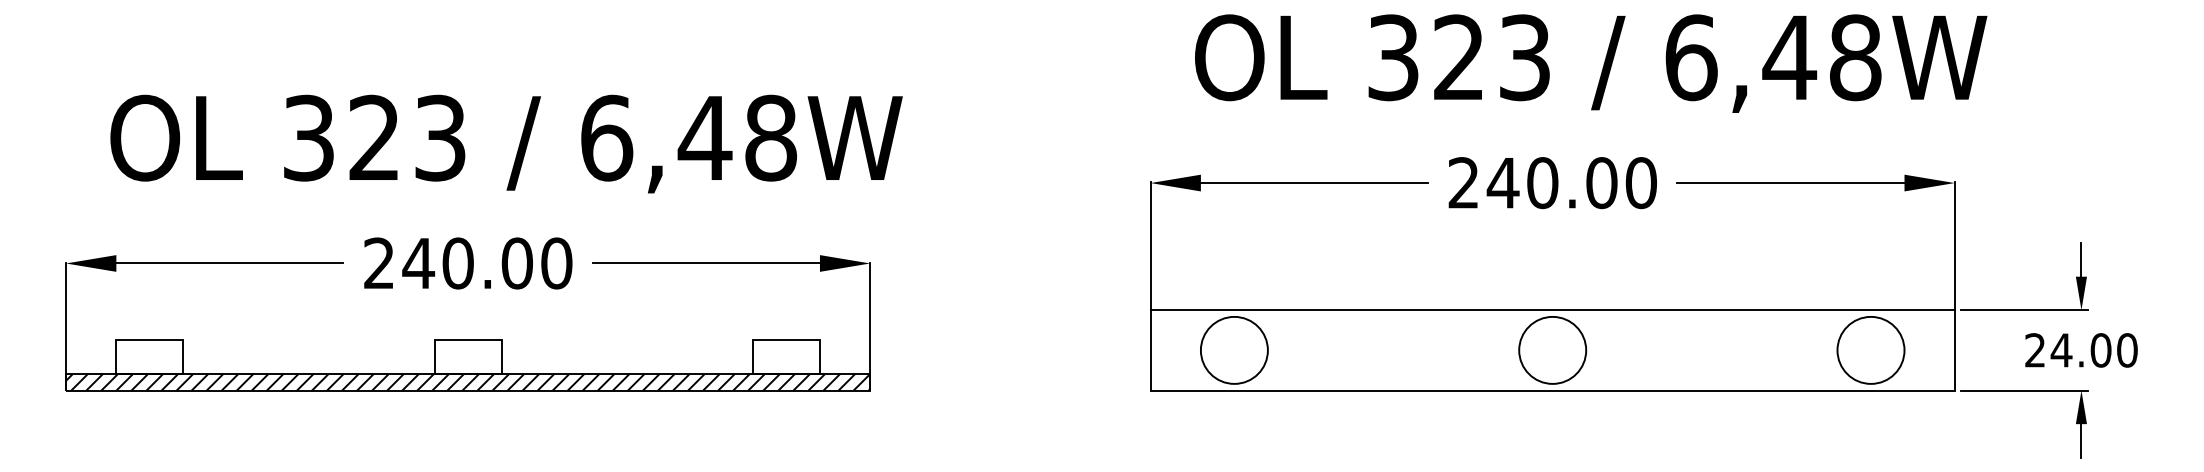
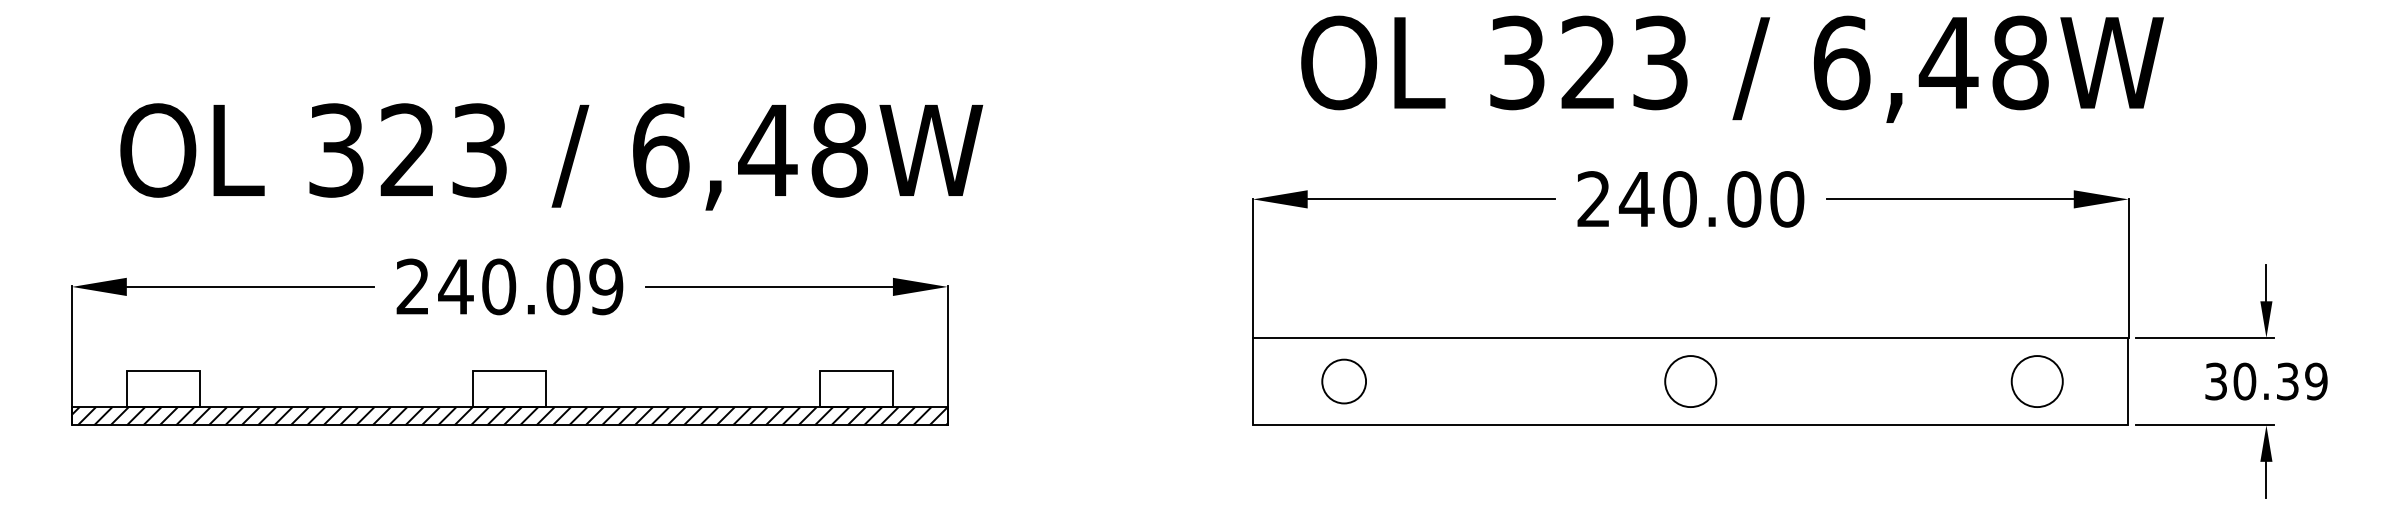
text: (556, 263) -> (606, 286), 240.00 -> 240.09
circle: (1233, 349) -> (1343, 380), size x0.6
circle: (1552, 349) -> (1690, 380), size x0.7
circle: (1870, 349) -> (2036, 380), size x0.7
text: (2081, 350) -> (2266, 381), 24.00 -> 30.39

